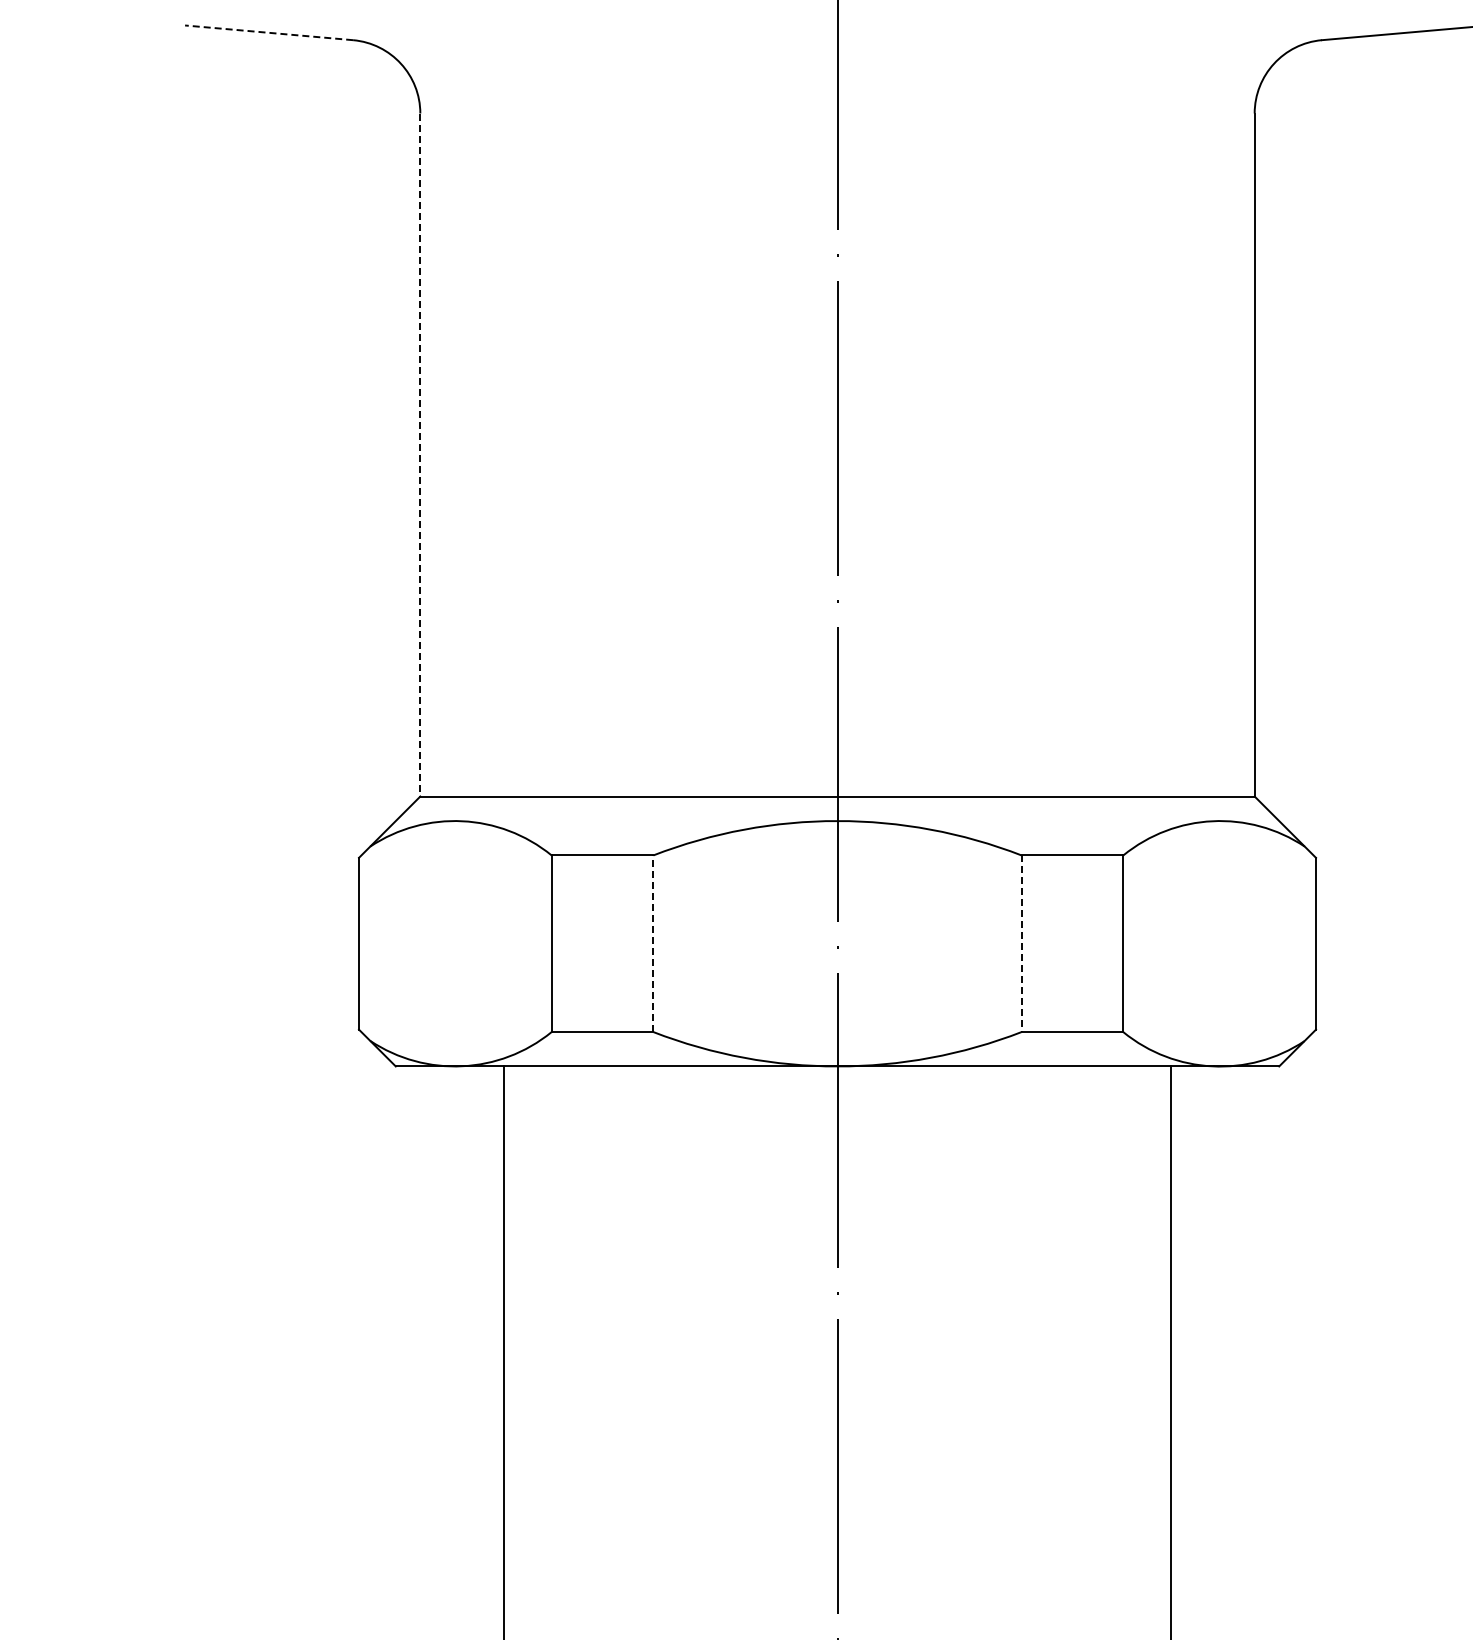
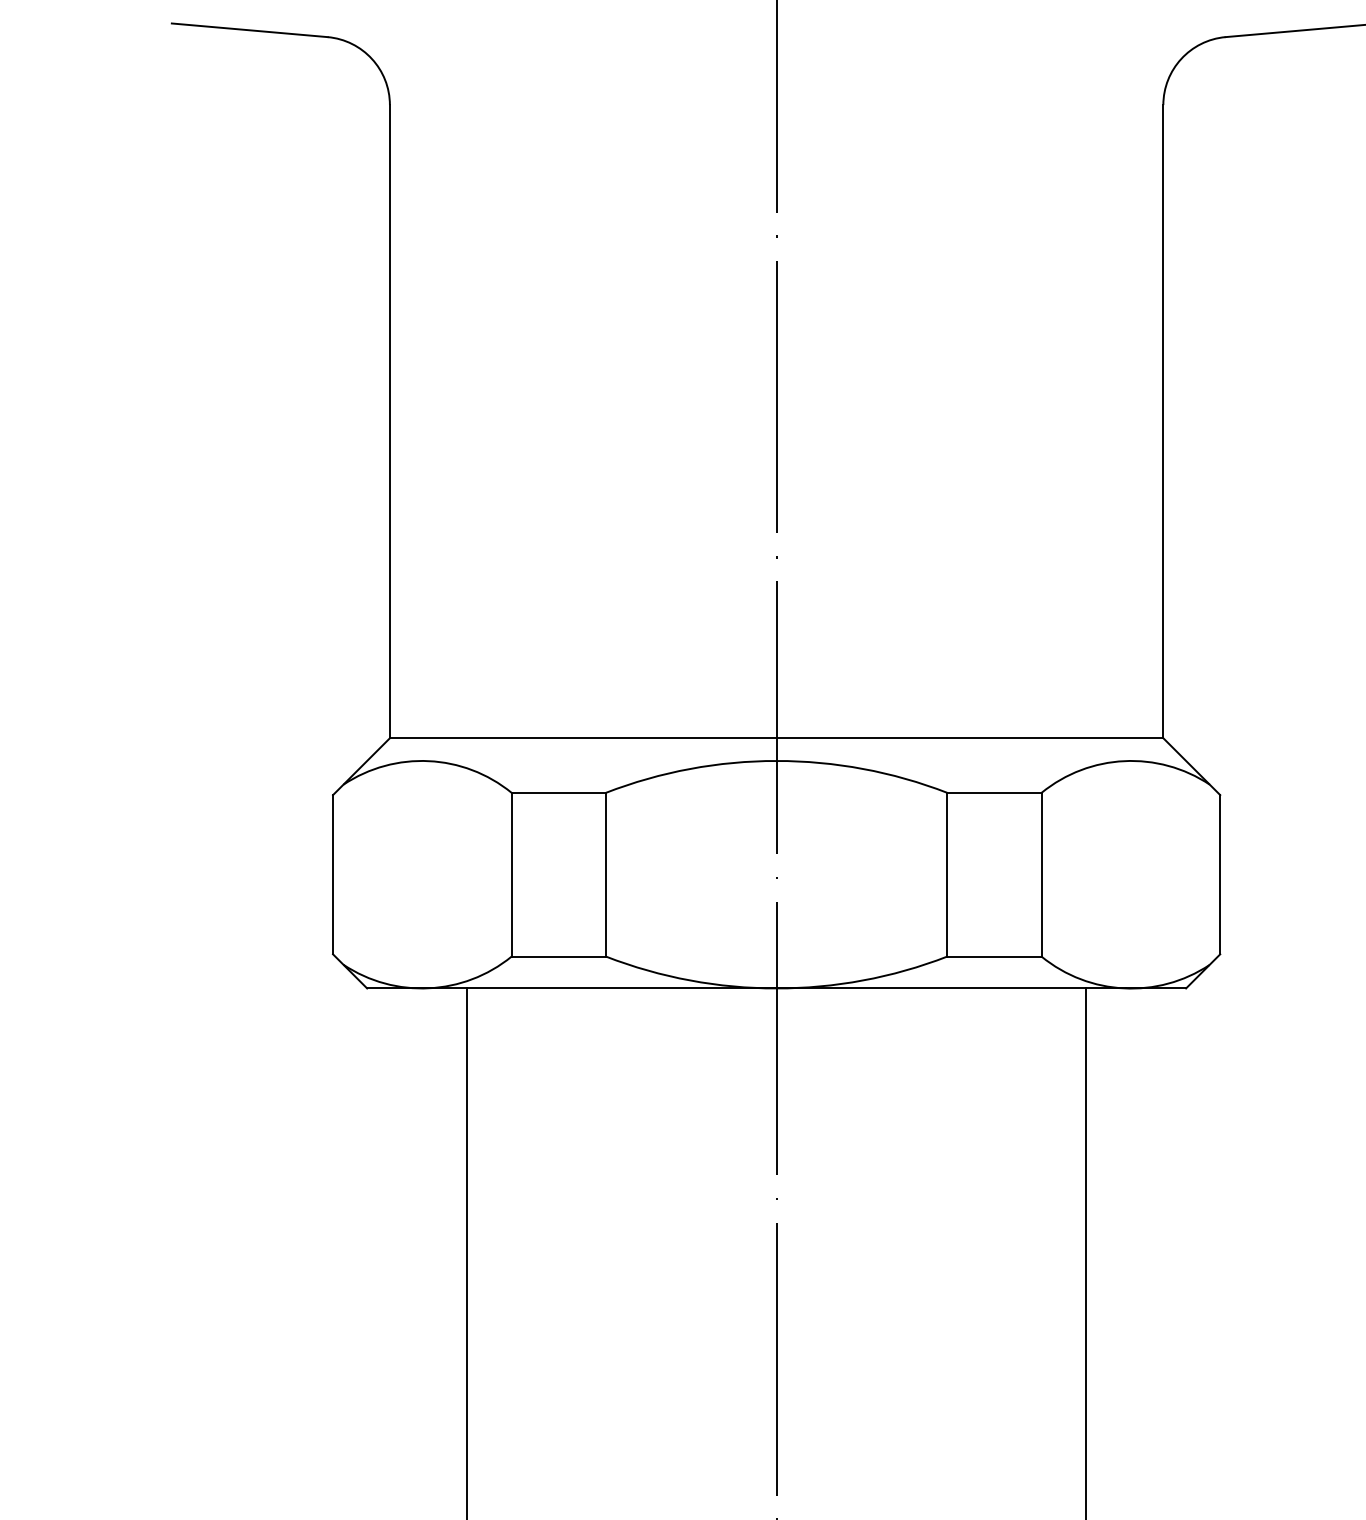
line: (268, 32) -> (249, 29), dashed -> solid
line: (420, 455) -> (390, 422), dashed -> solid
line: (653, 943) -> (606, 874), dashed -> solid
line: (1021, 944) -> (947, 875), dashed -> solid

